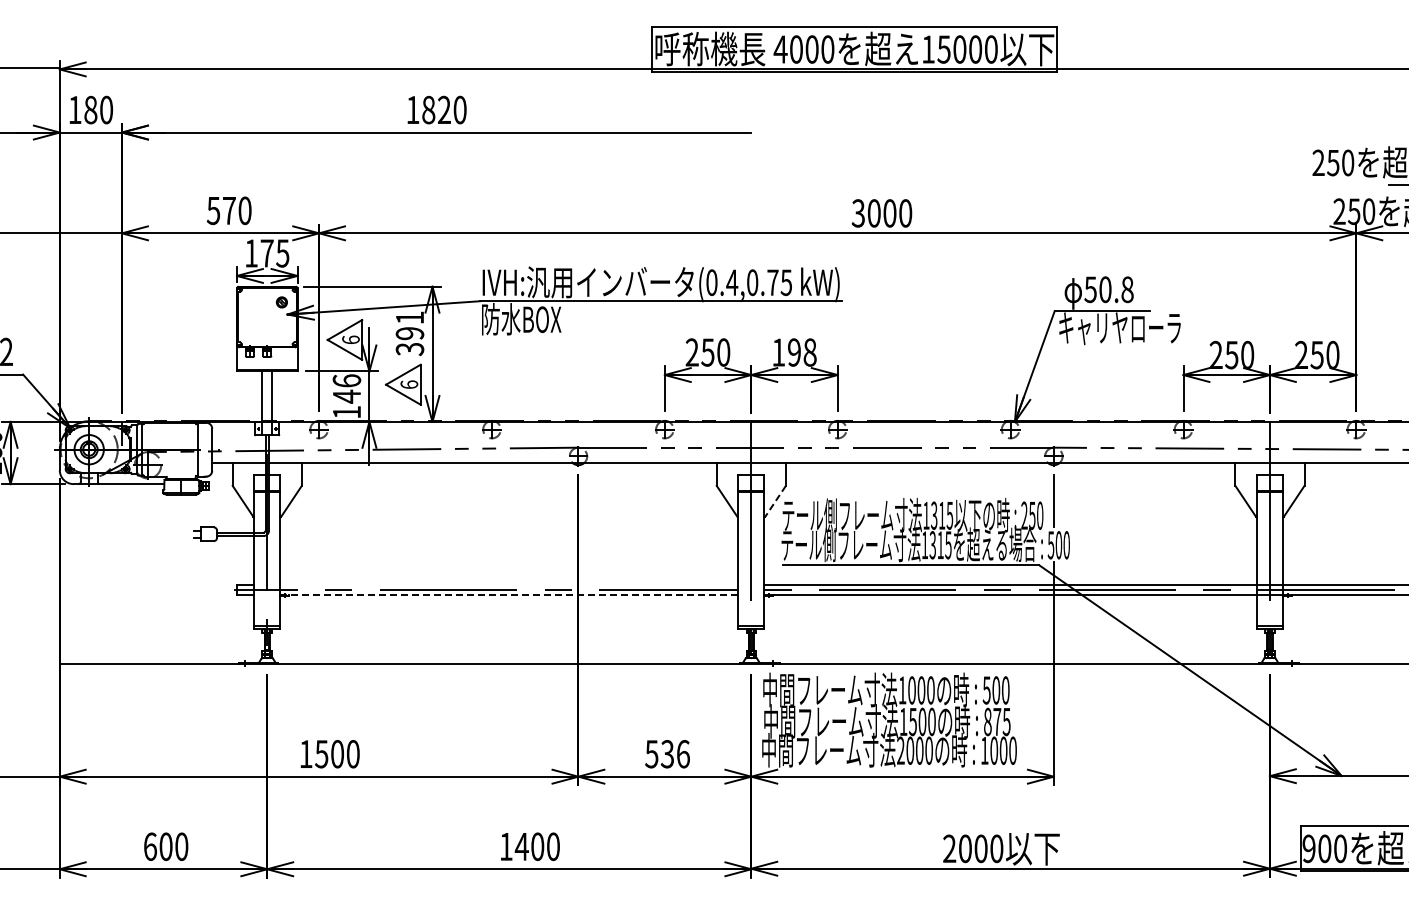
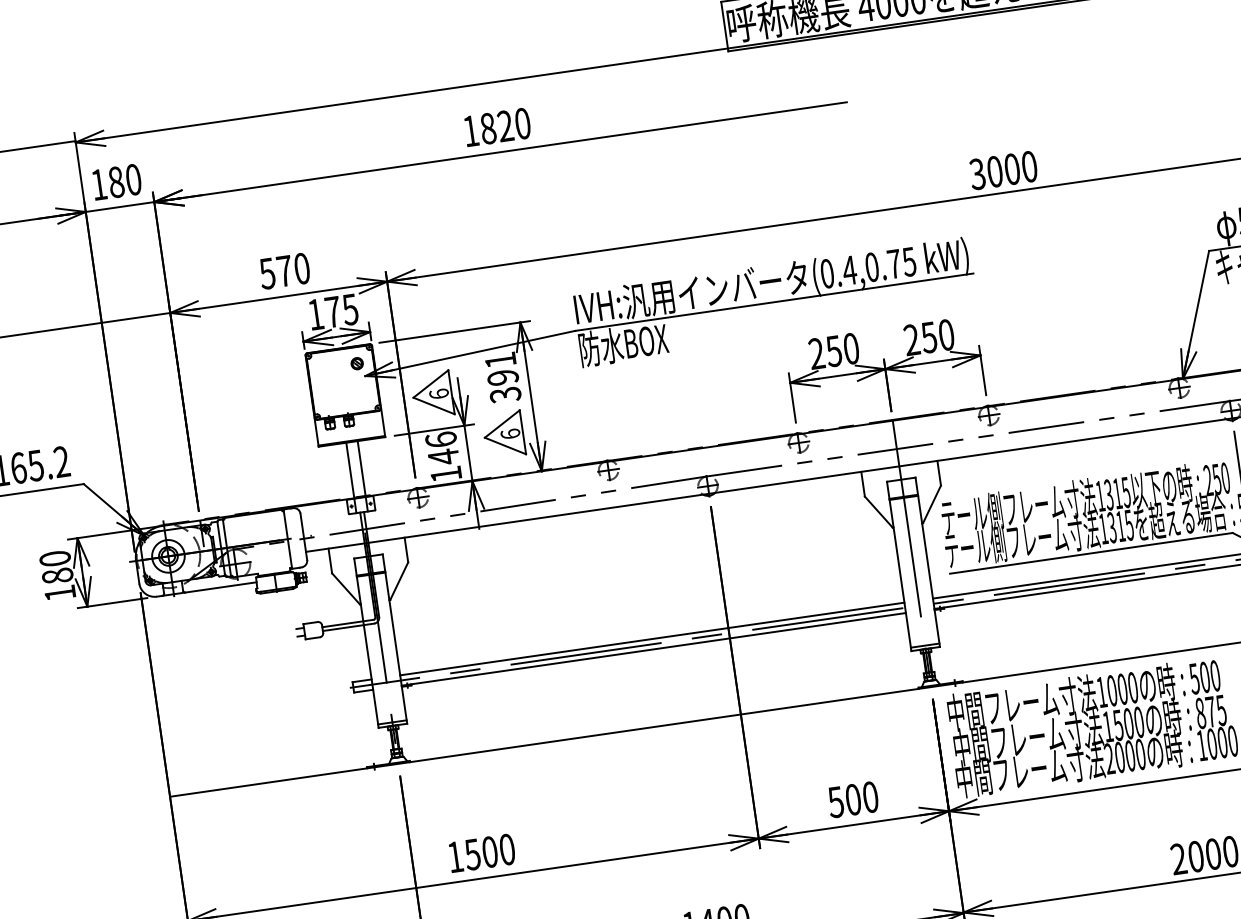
text: (794, 352) -> (929, 337), 198 -> 250
line: (775, 501) -> (932, 504), dashed -> solid
line: (509, 585) -> (652, 639), added
line: (509, 594) -> (653, 649), dashed -> solid
text: (674, 754) -> (860, 798), 536 -> 500

